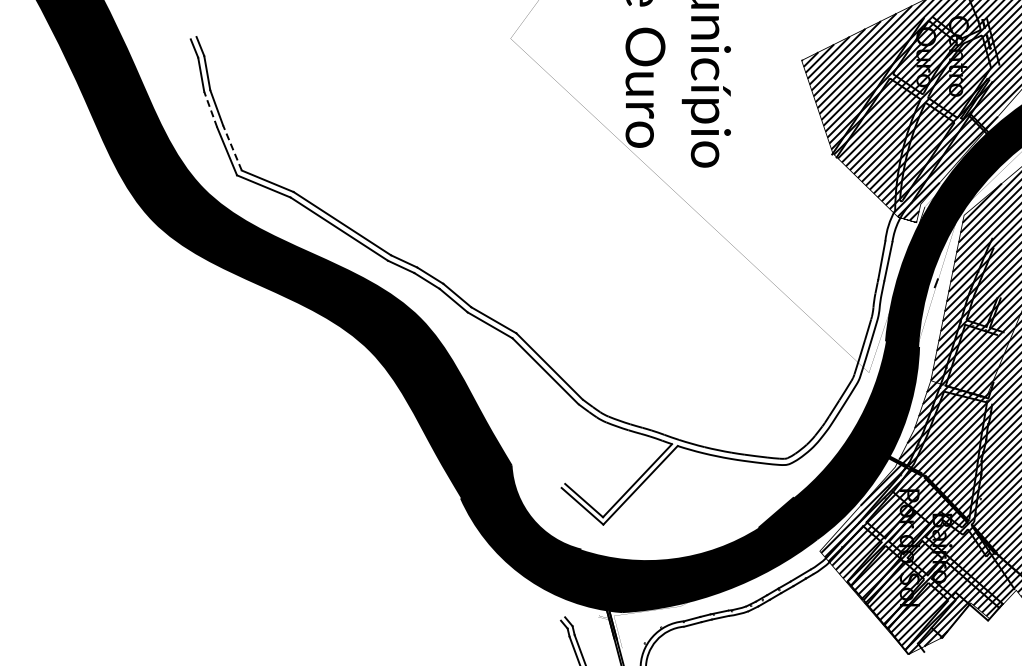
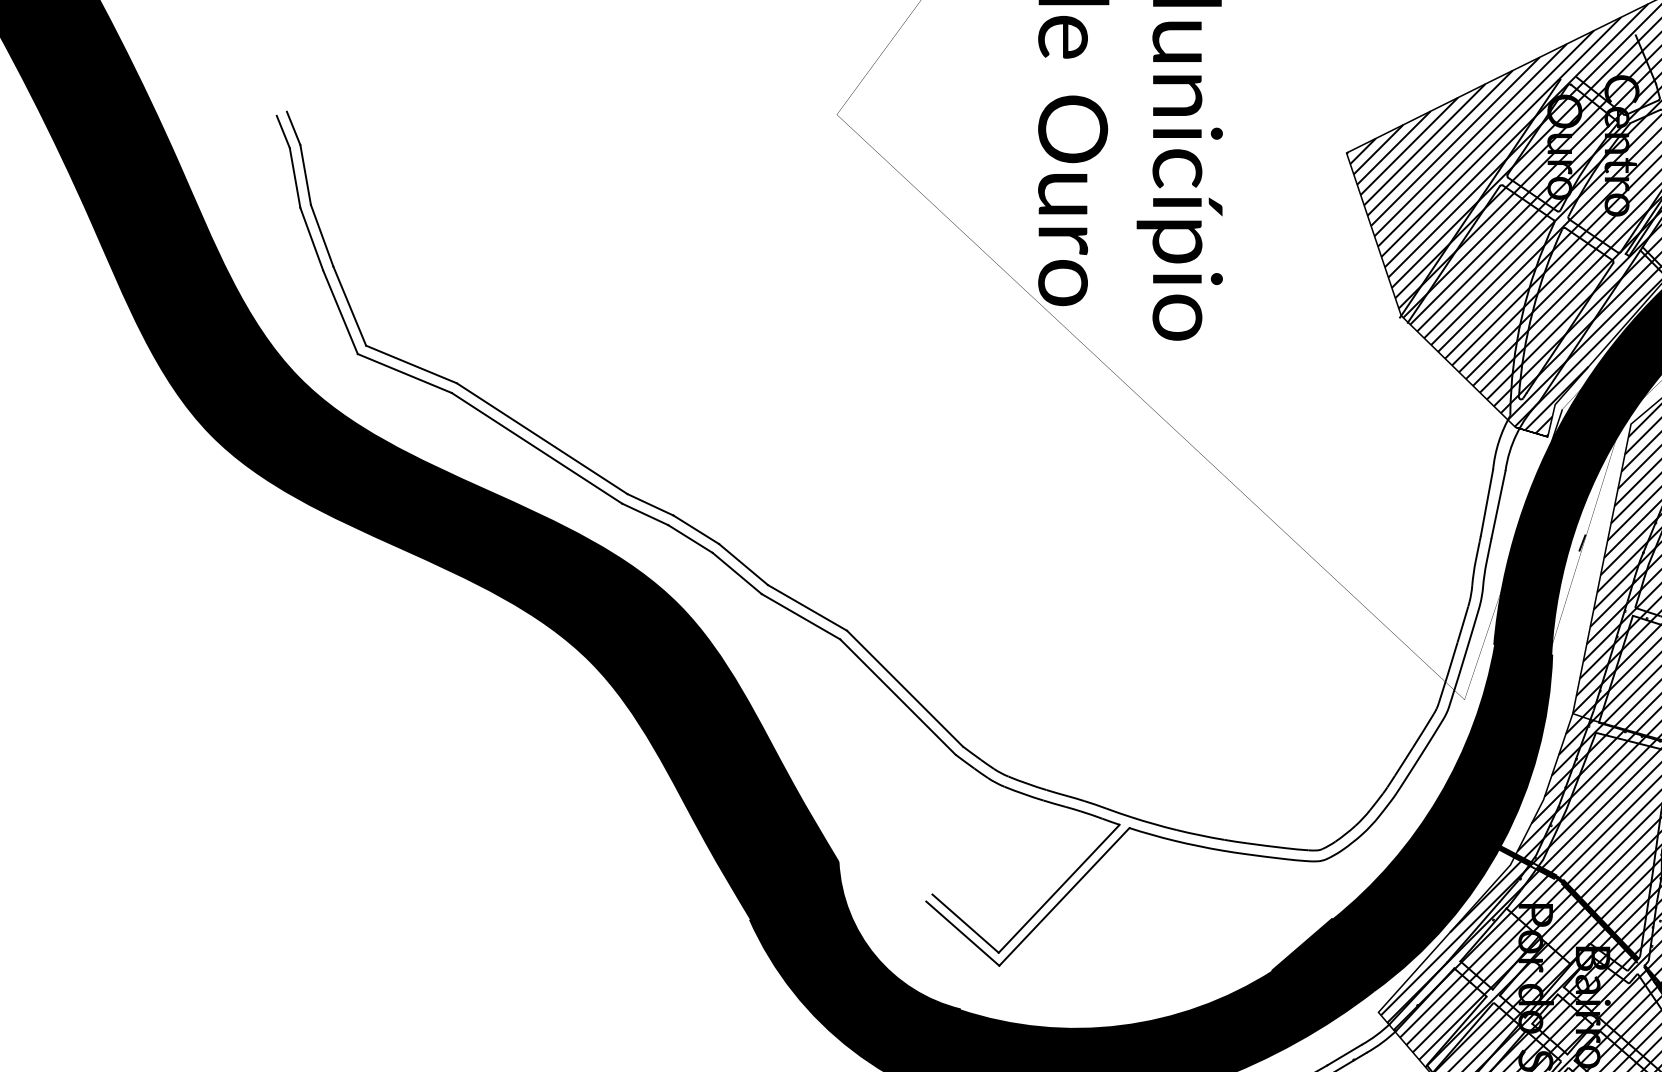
line: (210, 109) -> (311, 238), dashed -> solid
line: (232, 147) -> (349, 305), dashed -> solid

